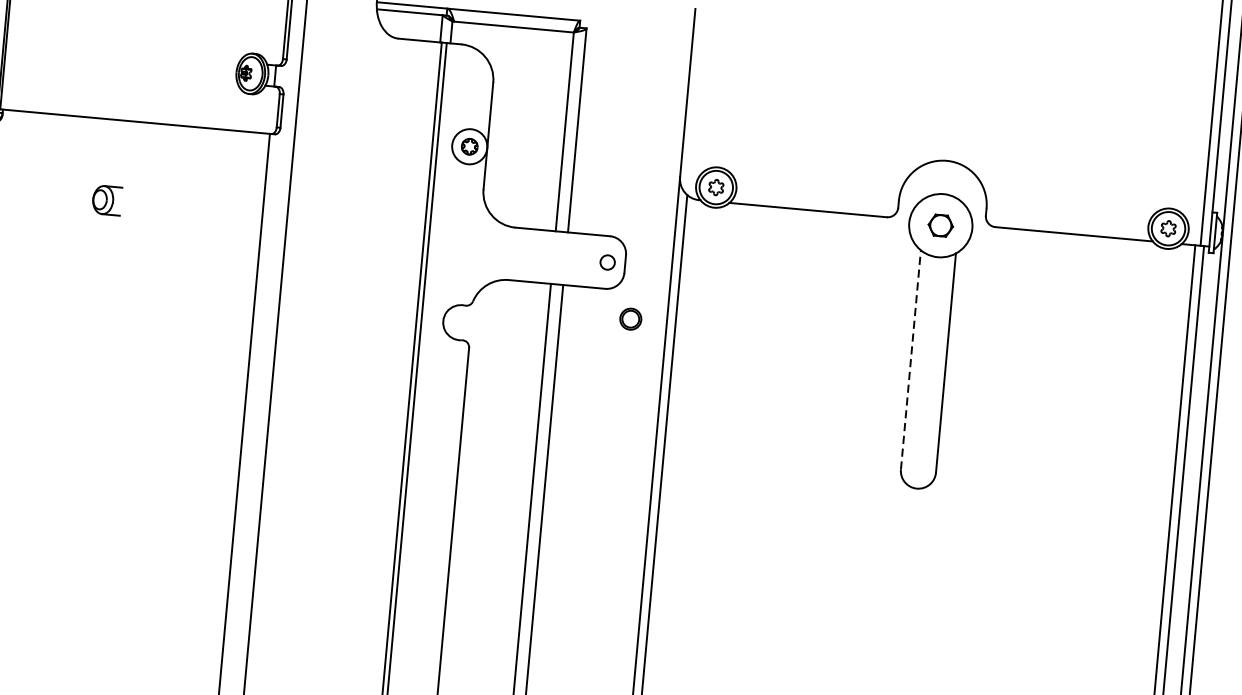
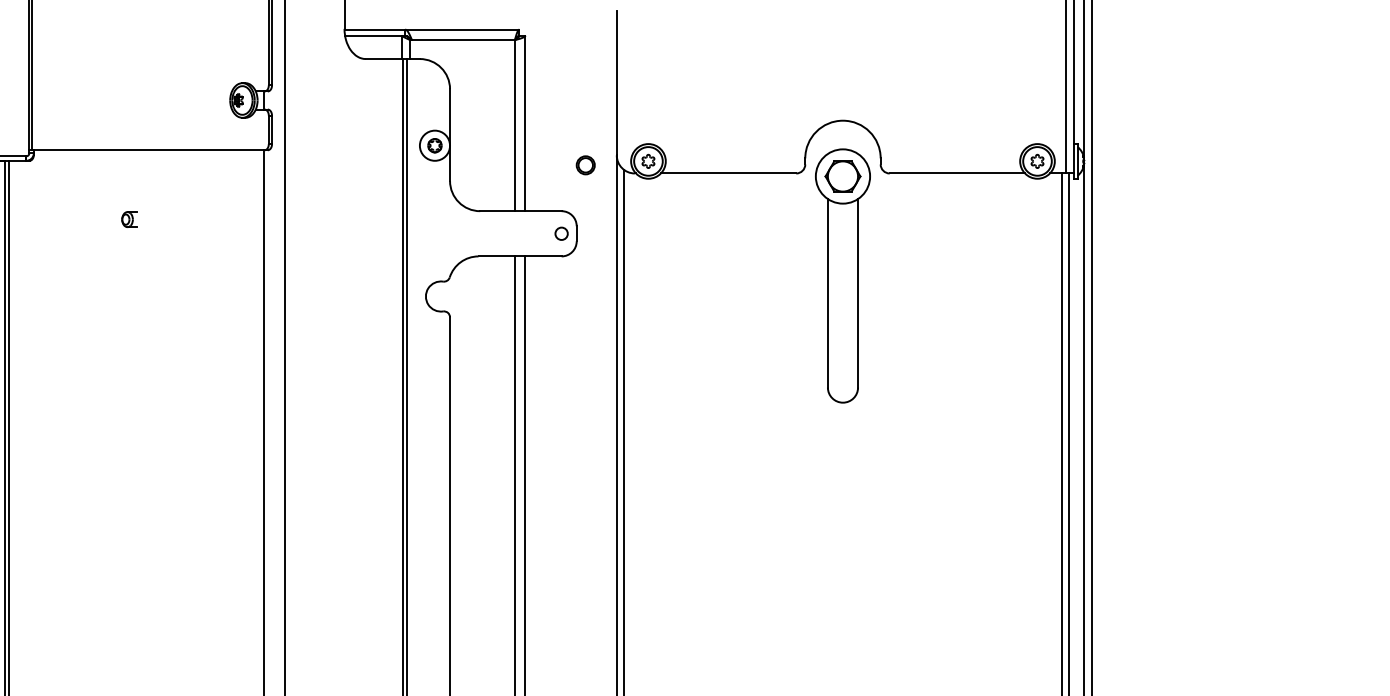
part: (106, 200) -> (129, 219), size x0.62
part: (940, 225) -> (842, 176), size x1.67
part: (630, 319) -> (585, 165), moved
line: (910, 358) -> (827, 292), dashed -> solid

